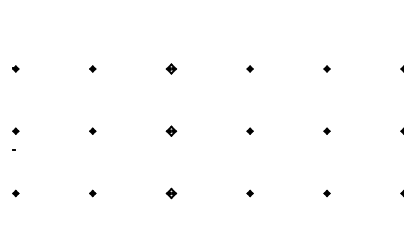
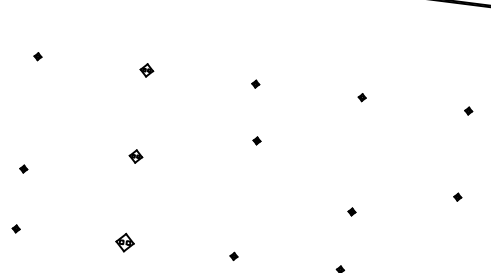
part: (92, 130) -> (23, 168), moved
part: (249, 130) -> (256, 139), moved
part: (326, 130) -> (351, 210), moved
part: (171, 193) -> (125, 242), size x1.4

